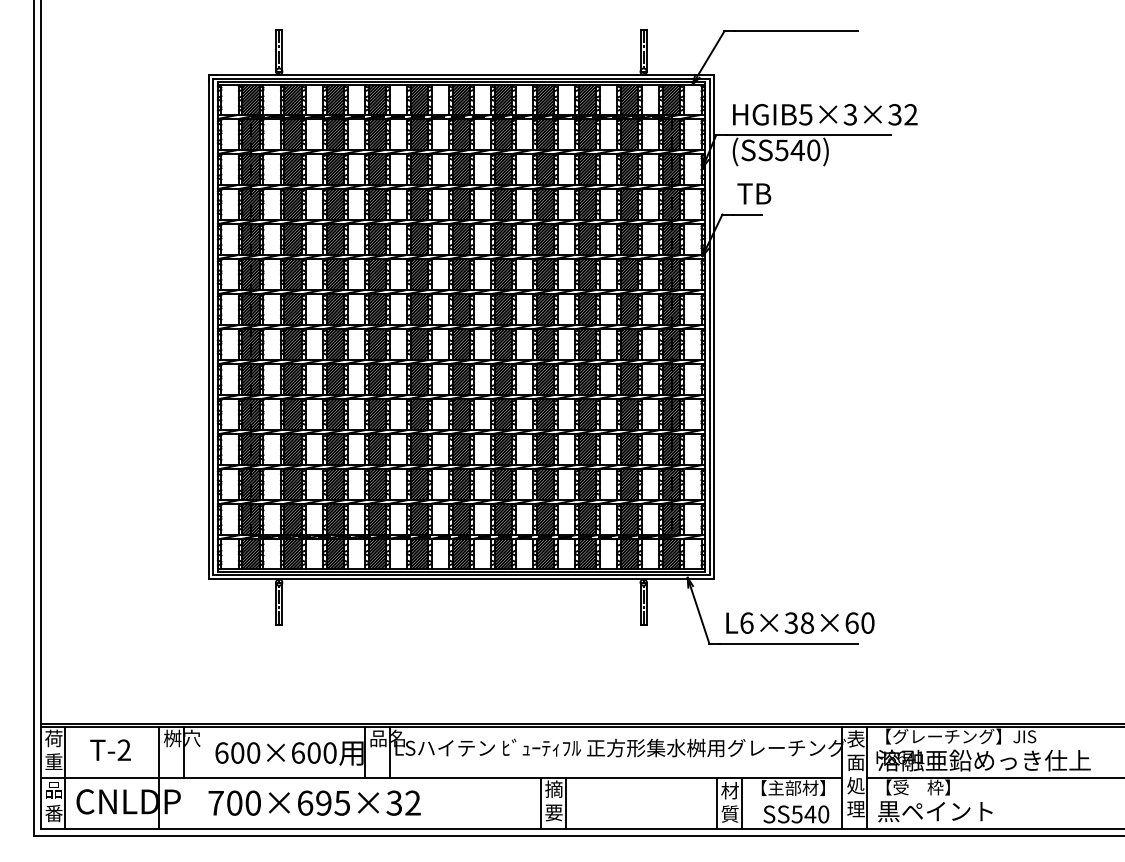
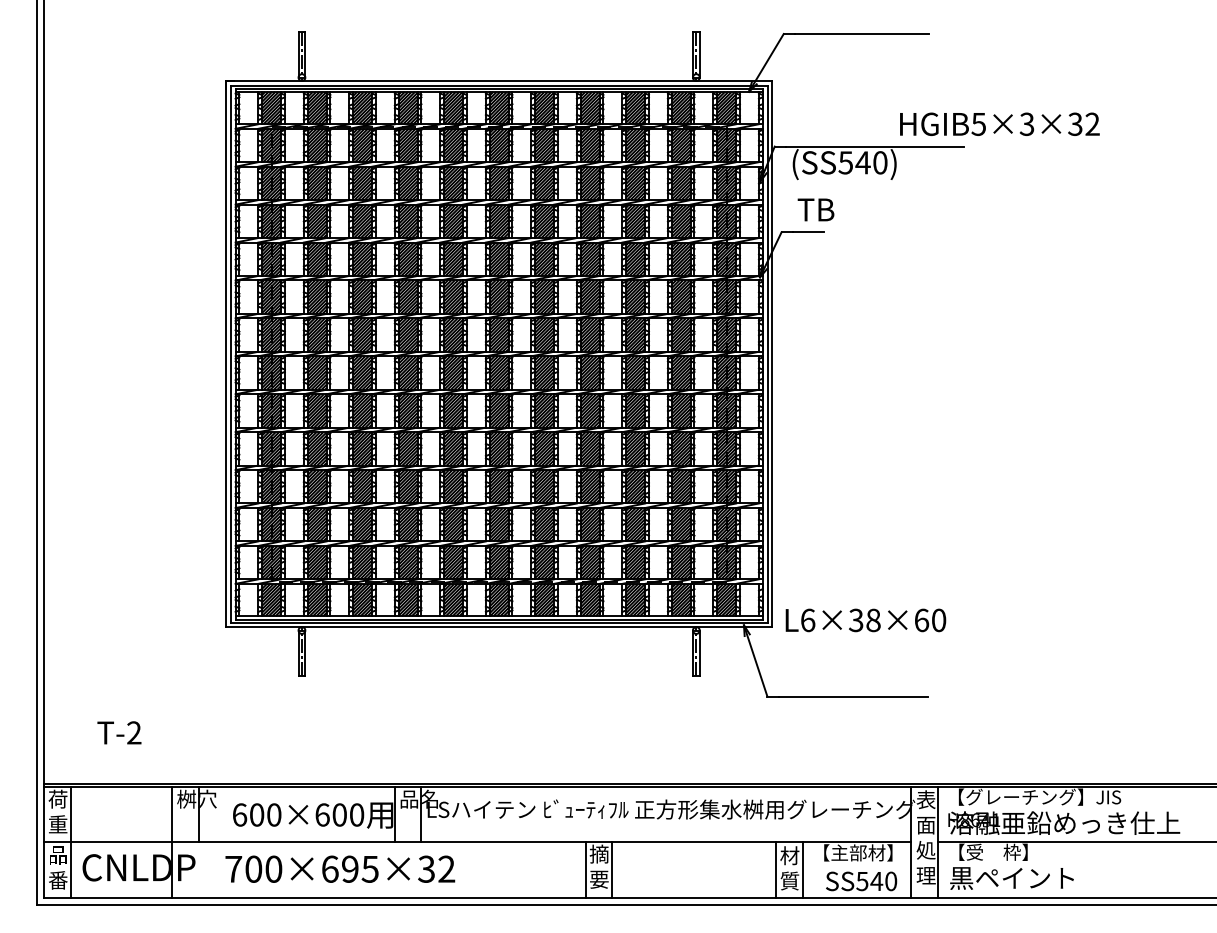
text: (824, 114) -> (999, 123), moved
text: (799, 623) -> (865, 620), moved
text: (110, 749) -> (119, 732), moved

